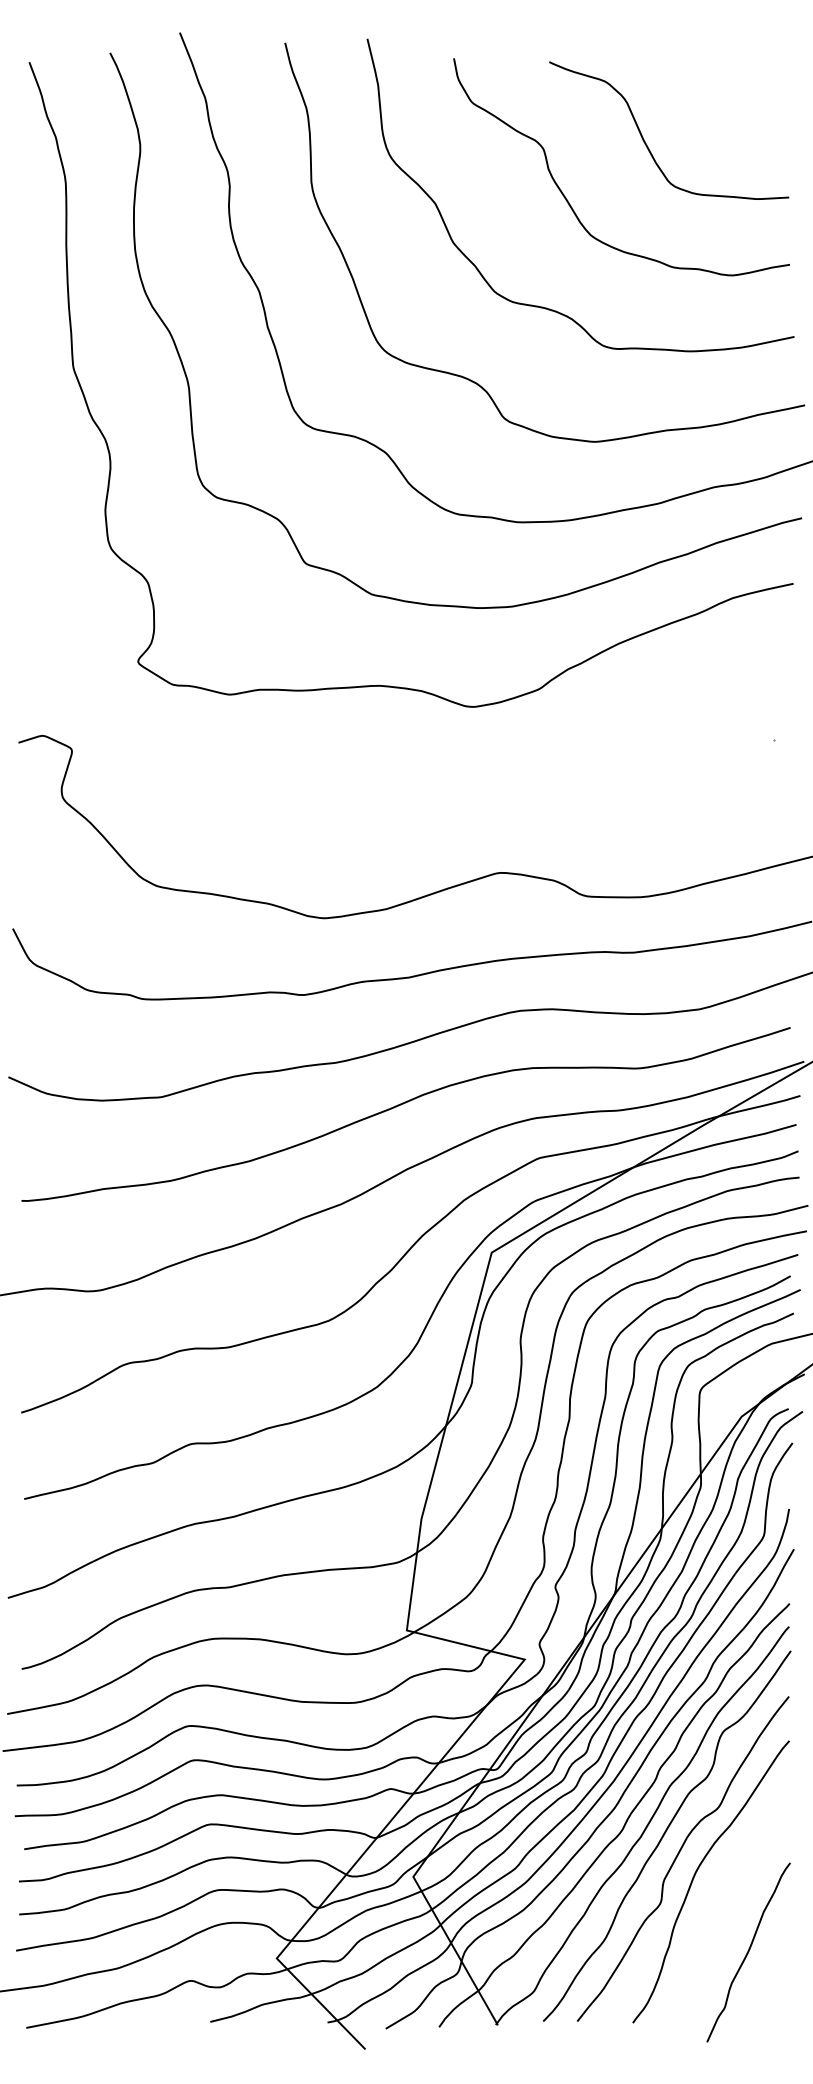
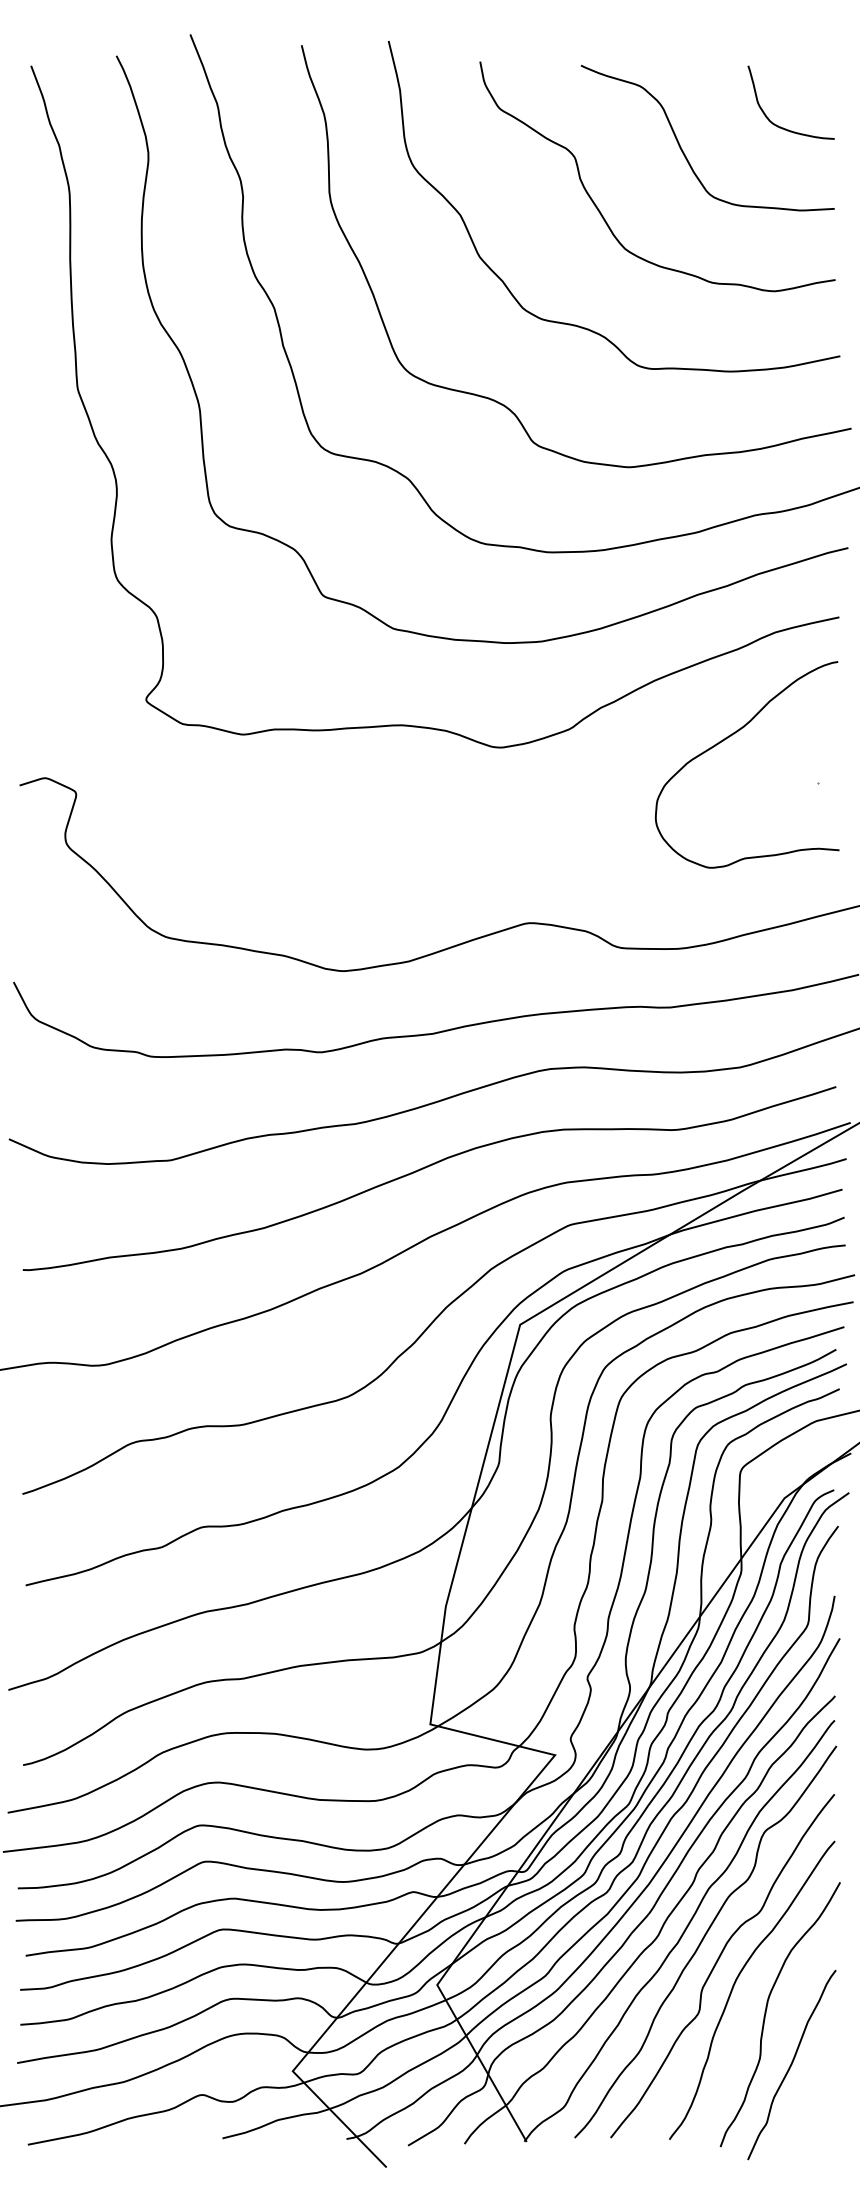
curve: (736, 118) -> (778, 125), added
curve: (688, 698) -> (728, 738), added
curve: (724, 1904) -> (766, 2014), added

